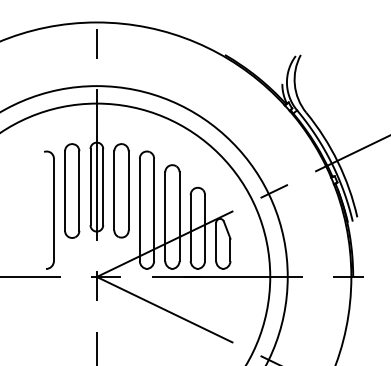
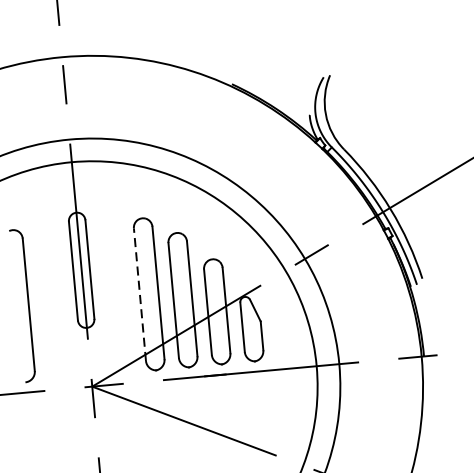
part: (72, 190) -> (50, 277), removed
part: (121, 190) -> (113, 271), removed
line: (139, 209) -> (139, 294), solid -> dashed

